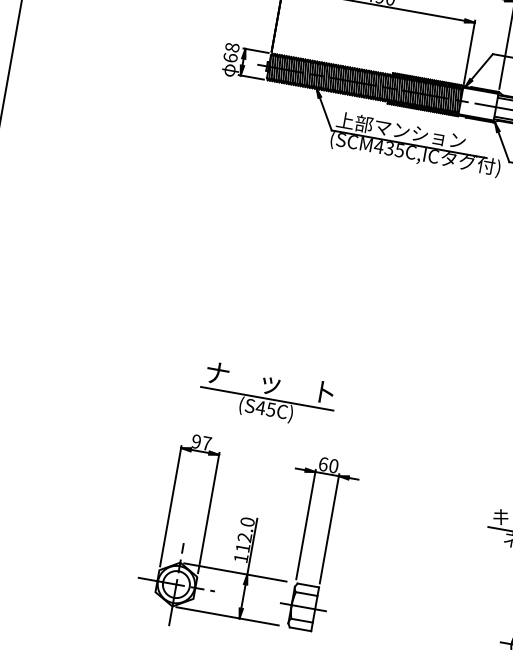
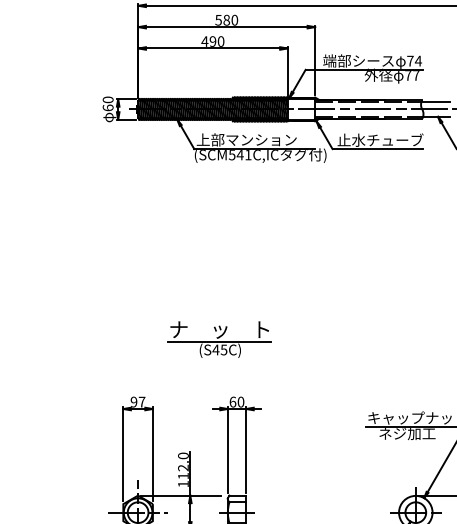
text: (232, 47) -> (108, 99), 68 -> 60
text: (388, 149) -> (239, 155), (SCM435C,IC -> (SCM541C,IC
part: (267, 395) -> (219, 339), moved

